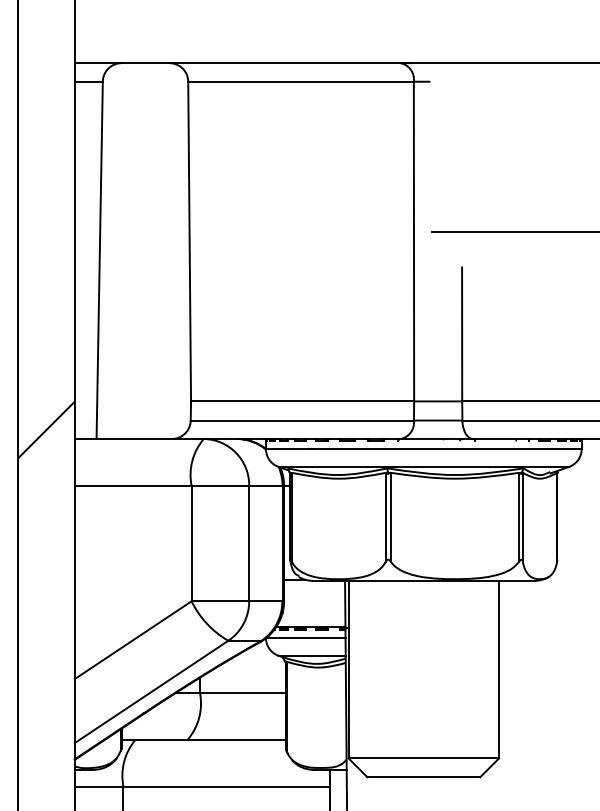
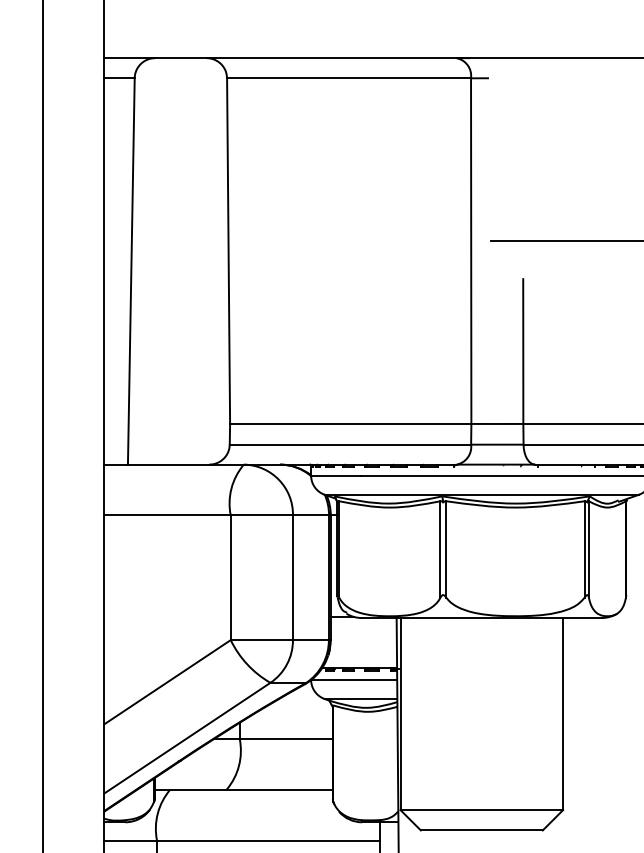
hatch: (46, 429) -> (73, 454), removed

